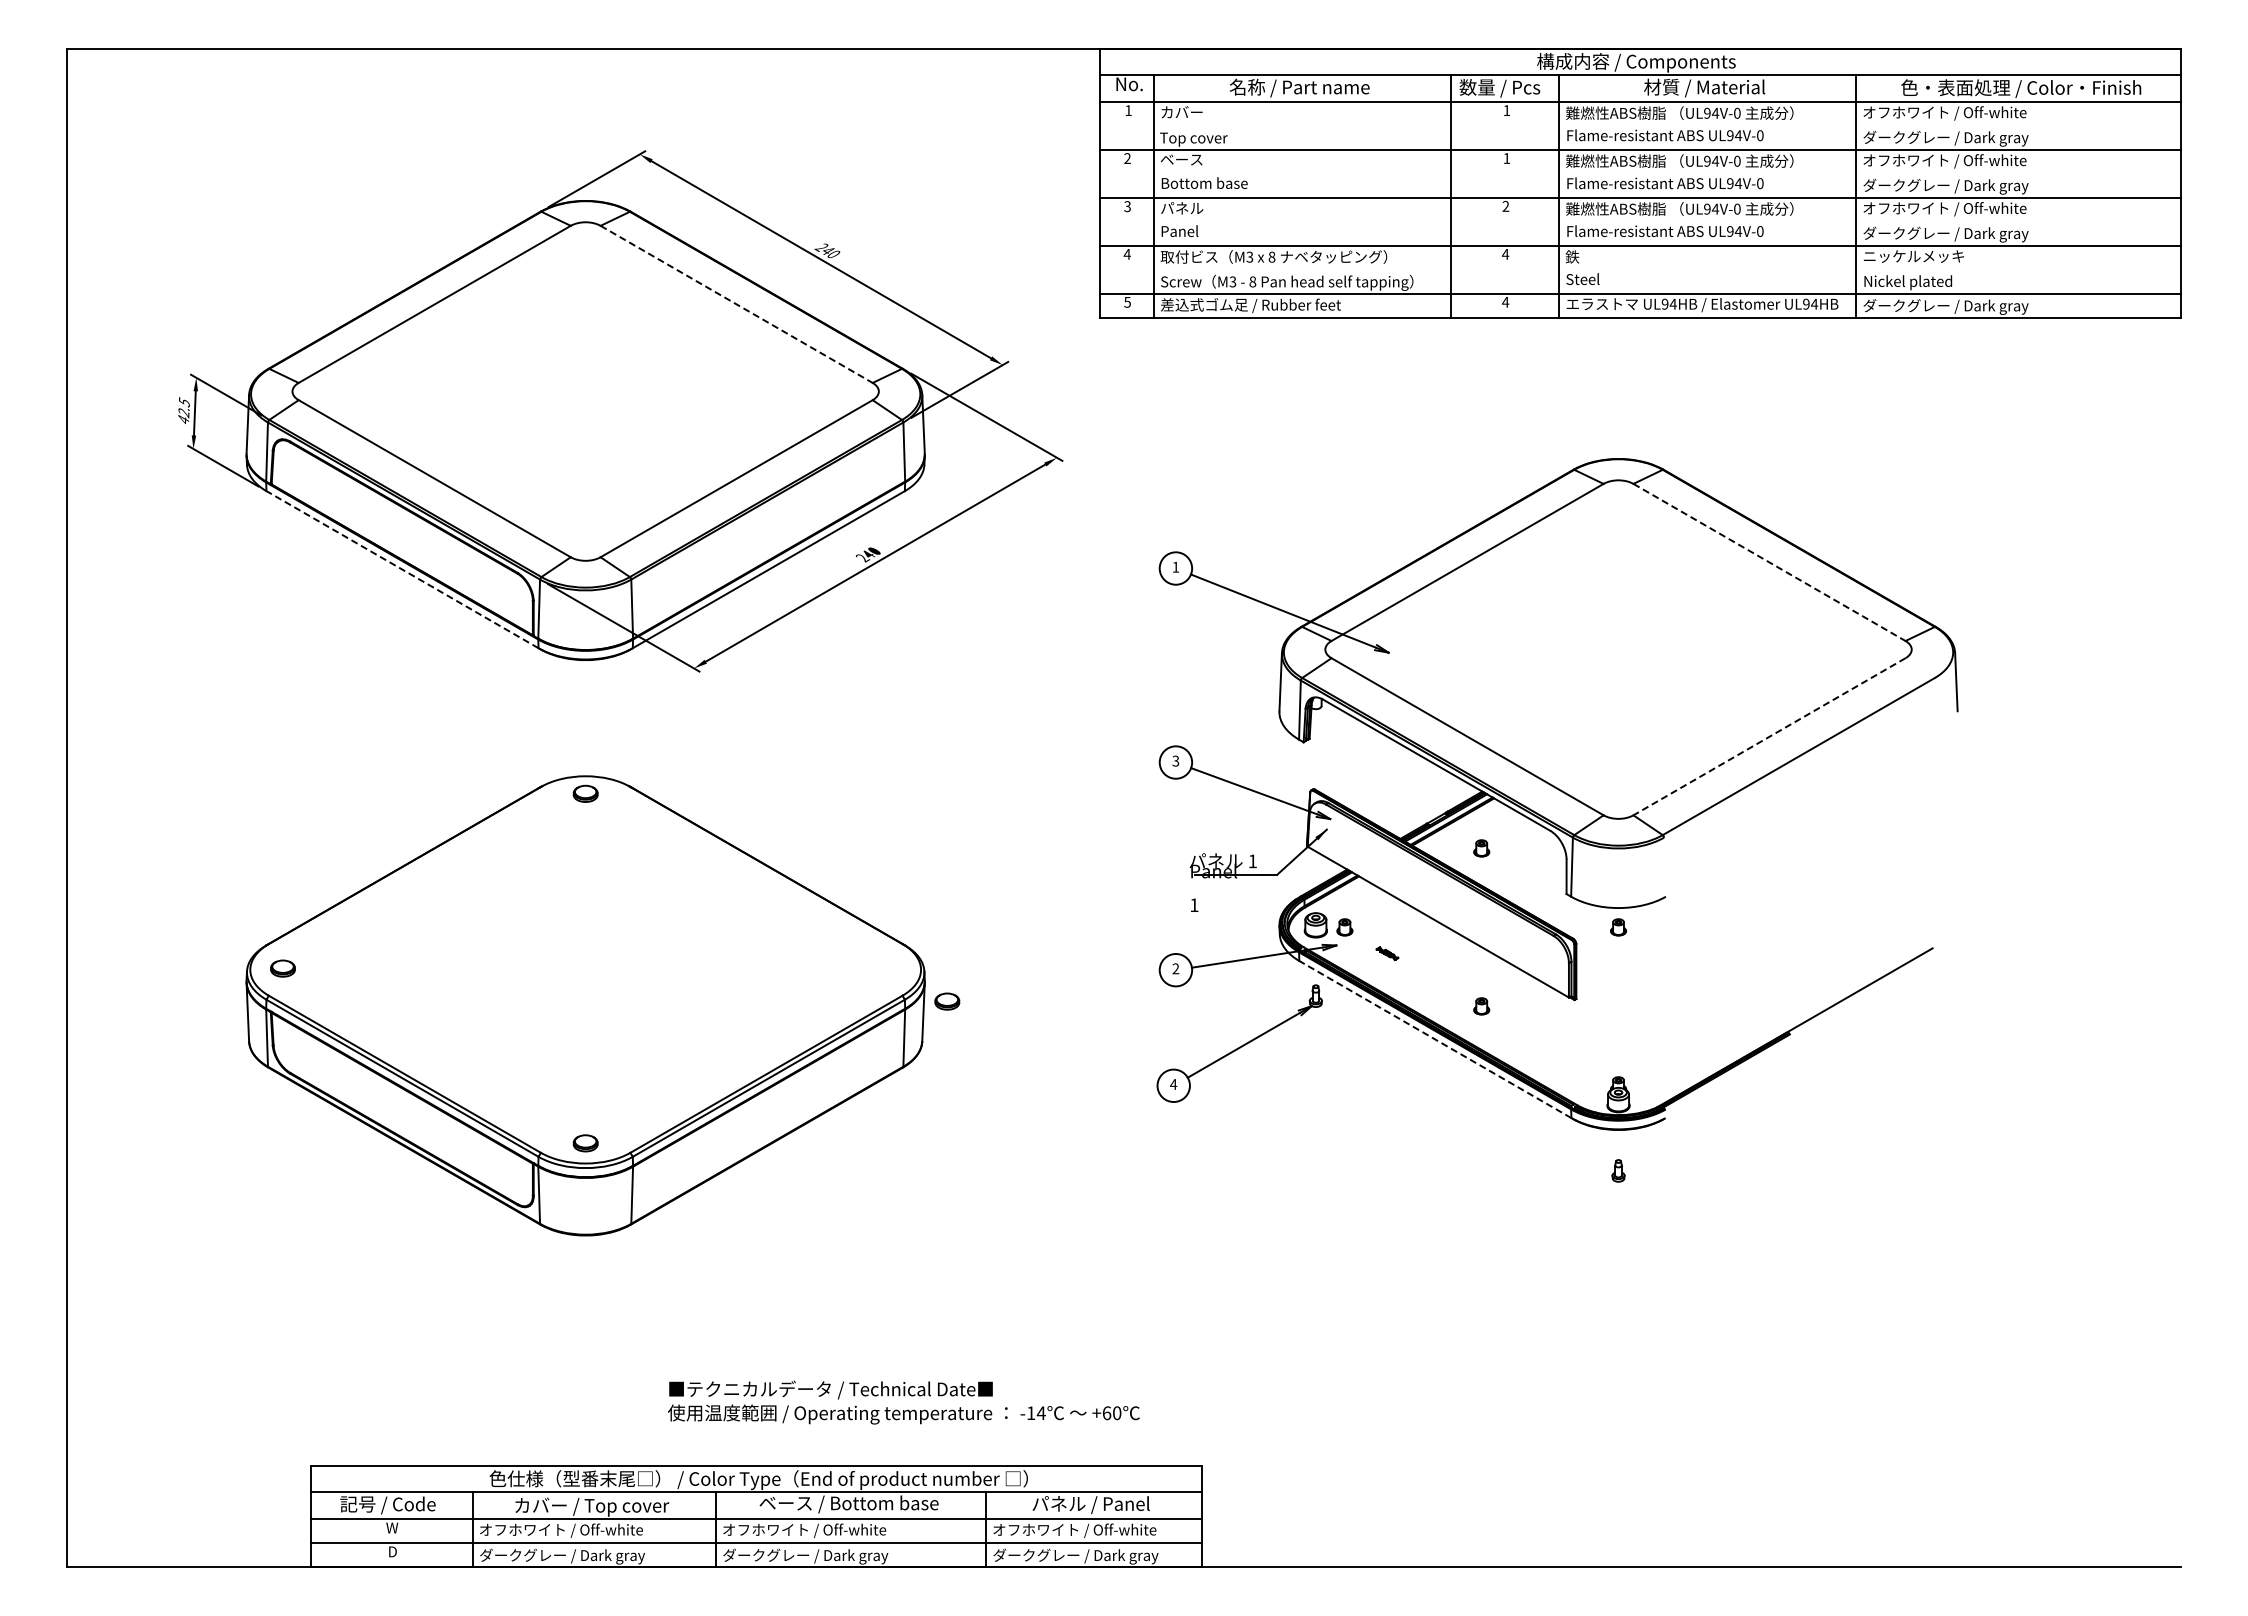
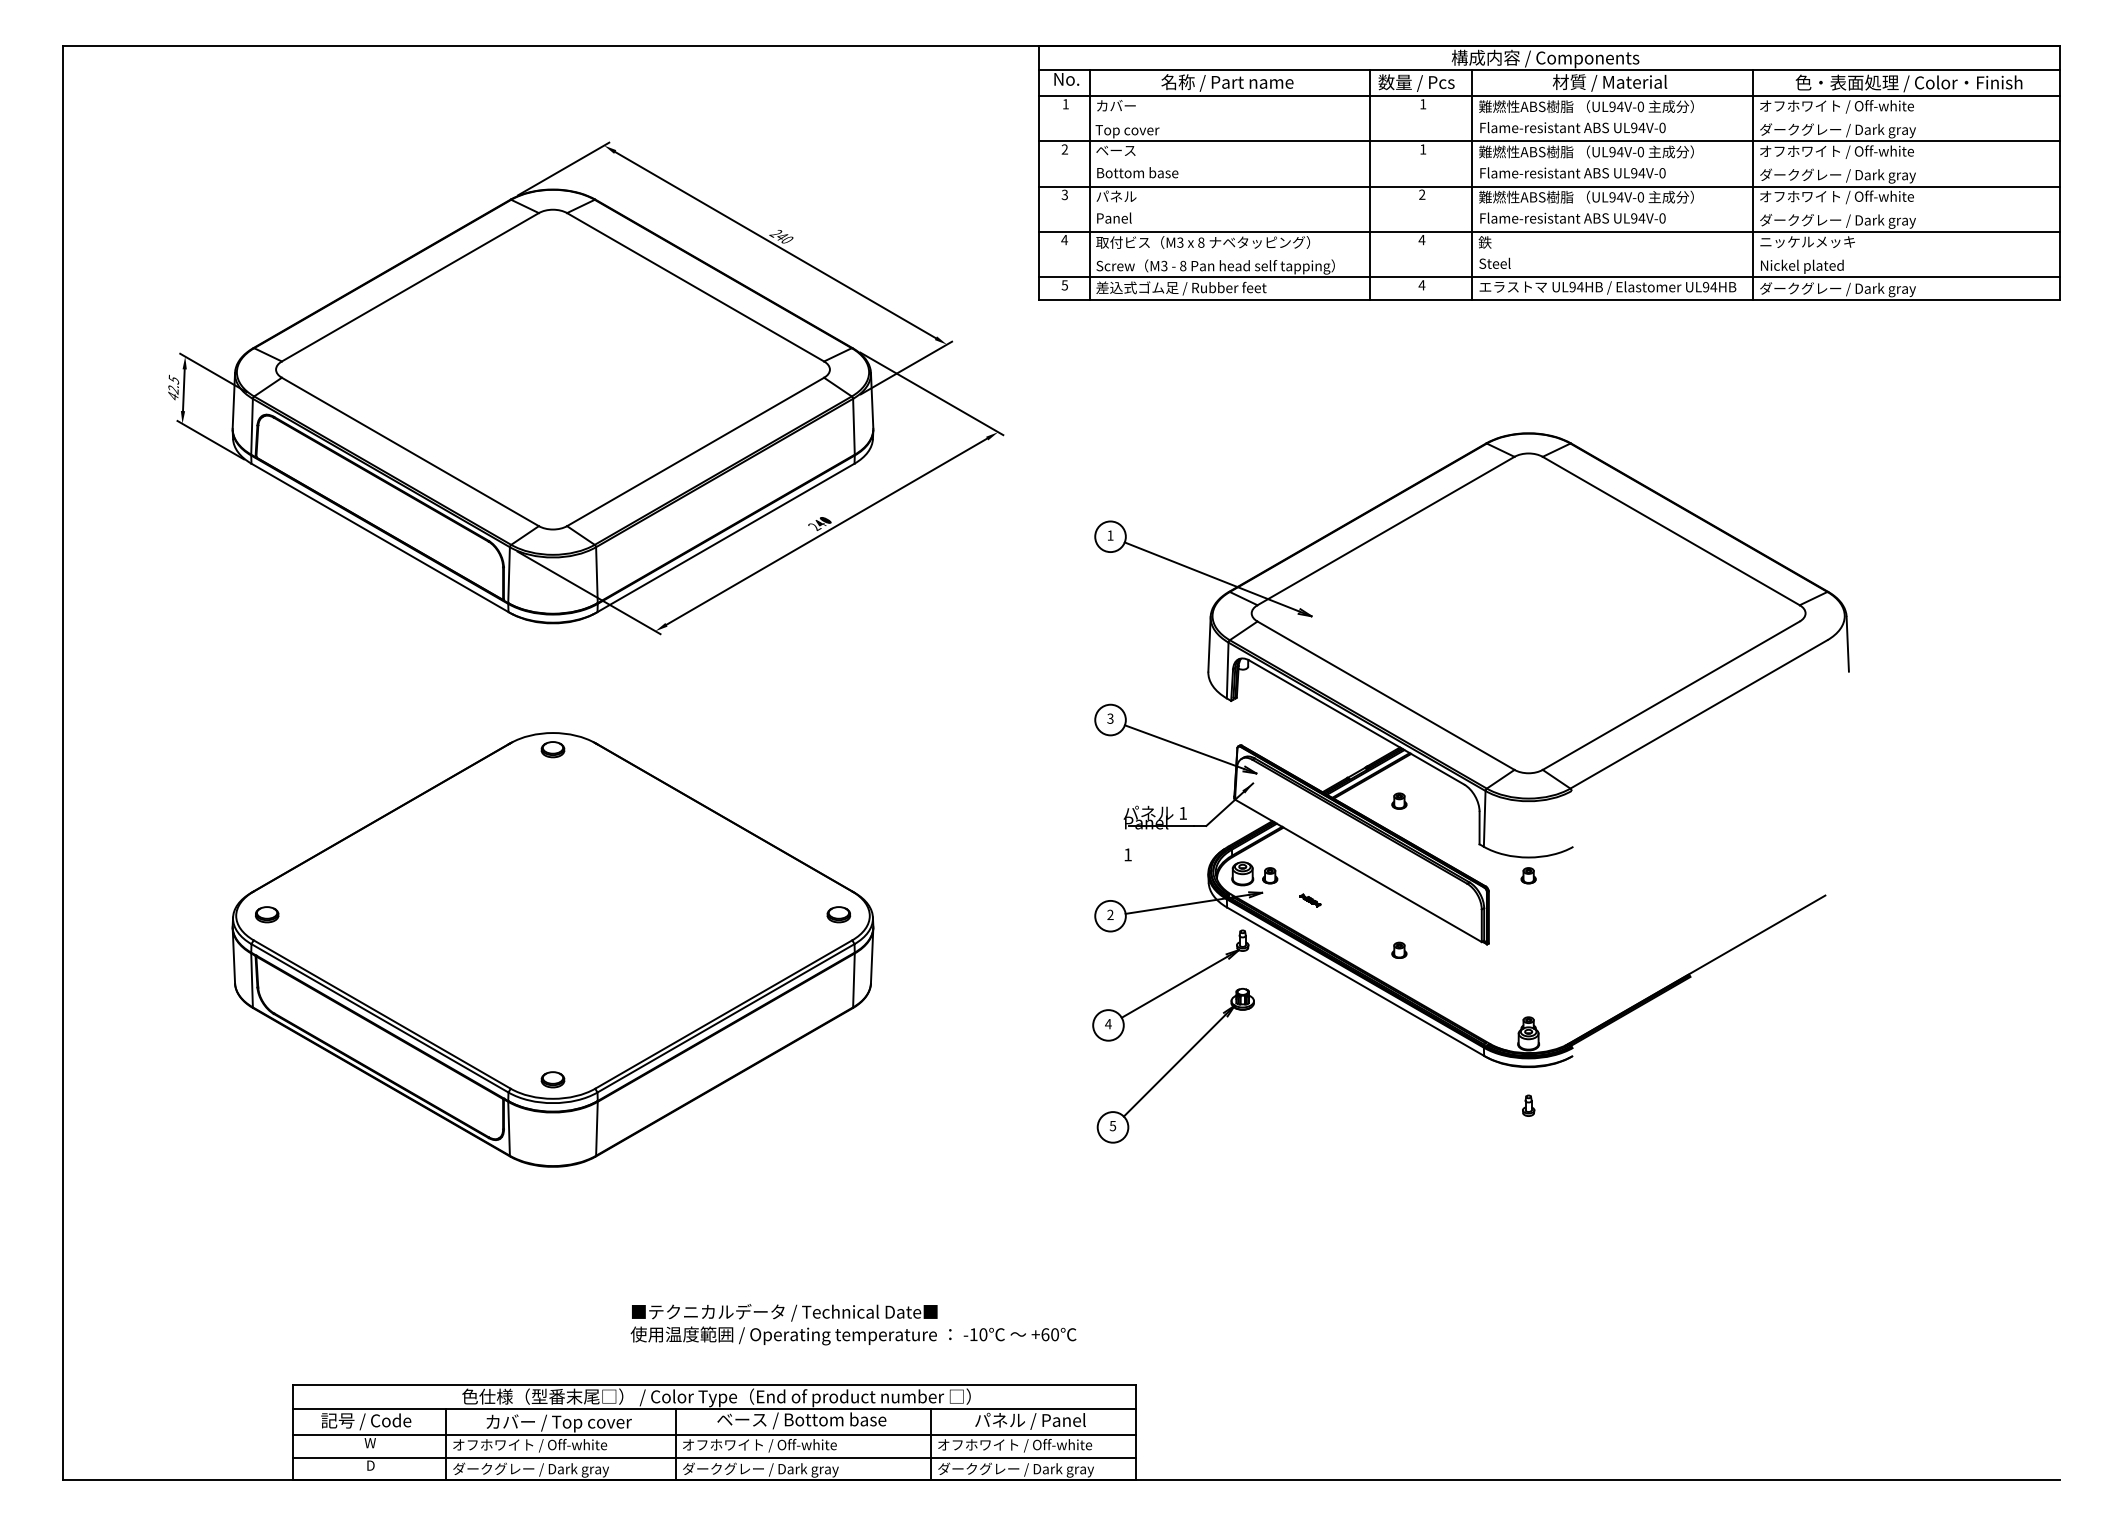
line: (737, 304) -> (696, 287), dashed -> solid
line: (1769, 562) -> (1671, 531), dashed -> solid
line: (402, 569) -> (379, 537), dashed -> solid
line: (1769, 737) -> (1671, 696), dashed -> solid
part: (947, 1001) -> (839, 914), moved
line: (1434, 1039) -> (1354, 981), dashed -> solid
part: (1244, 1128) -> (1175, 1065), added
text: (1040, 1413) -> (982, 1334), -14 -> -10

